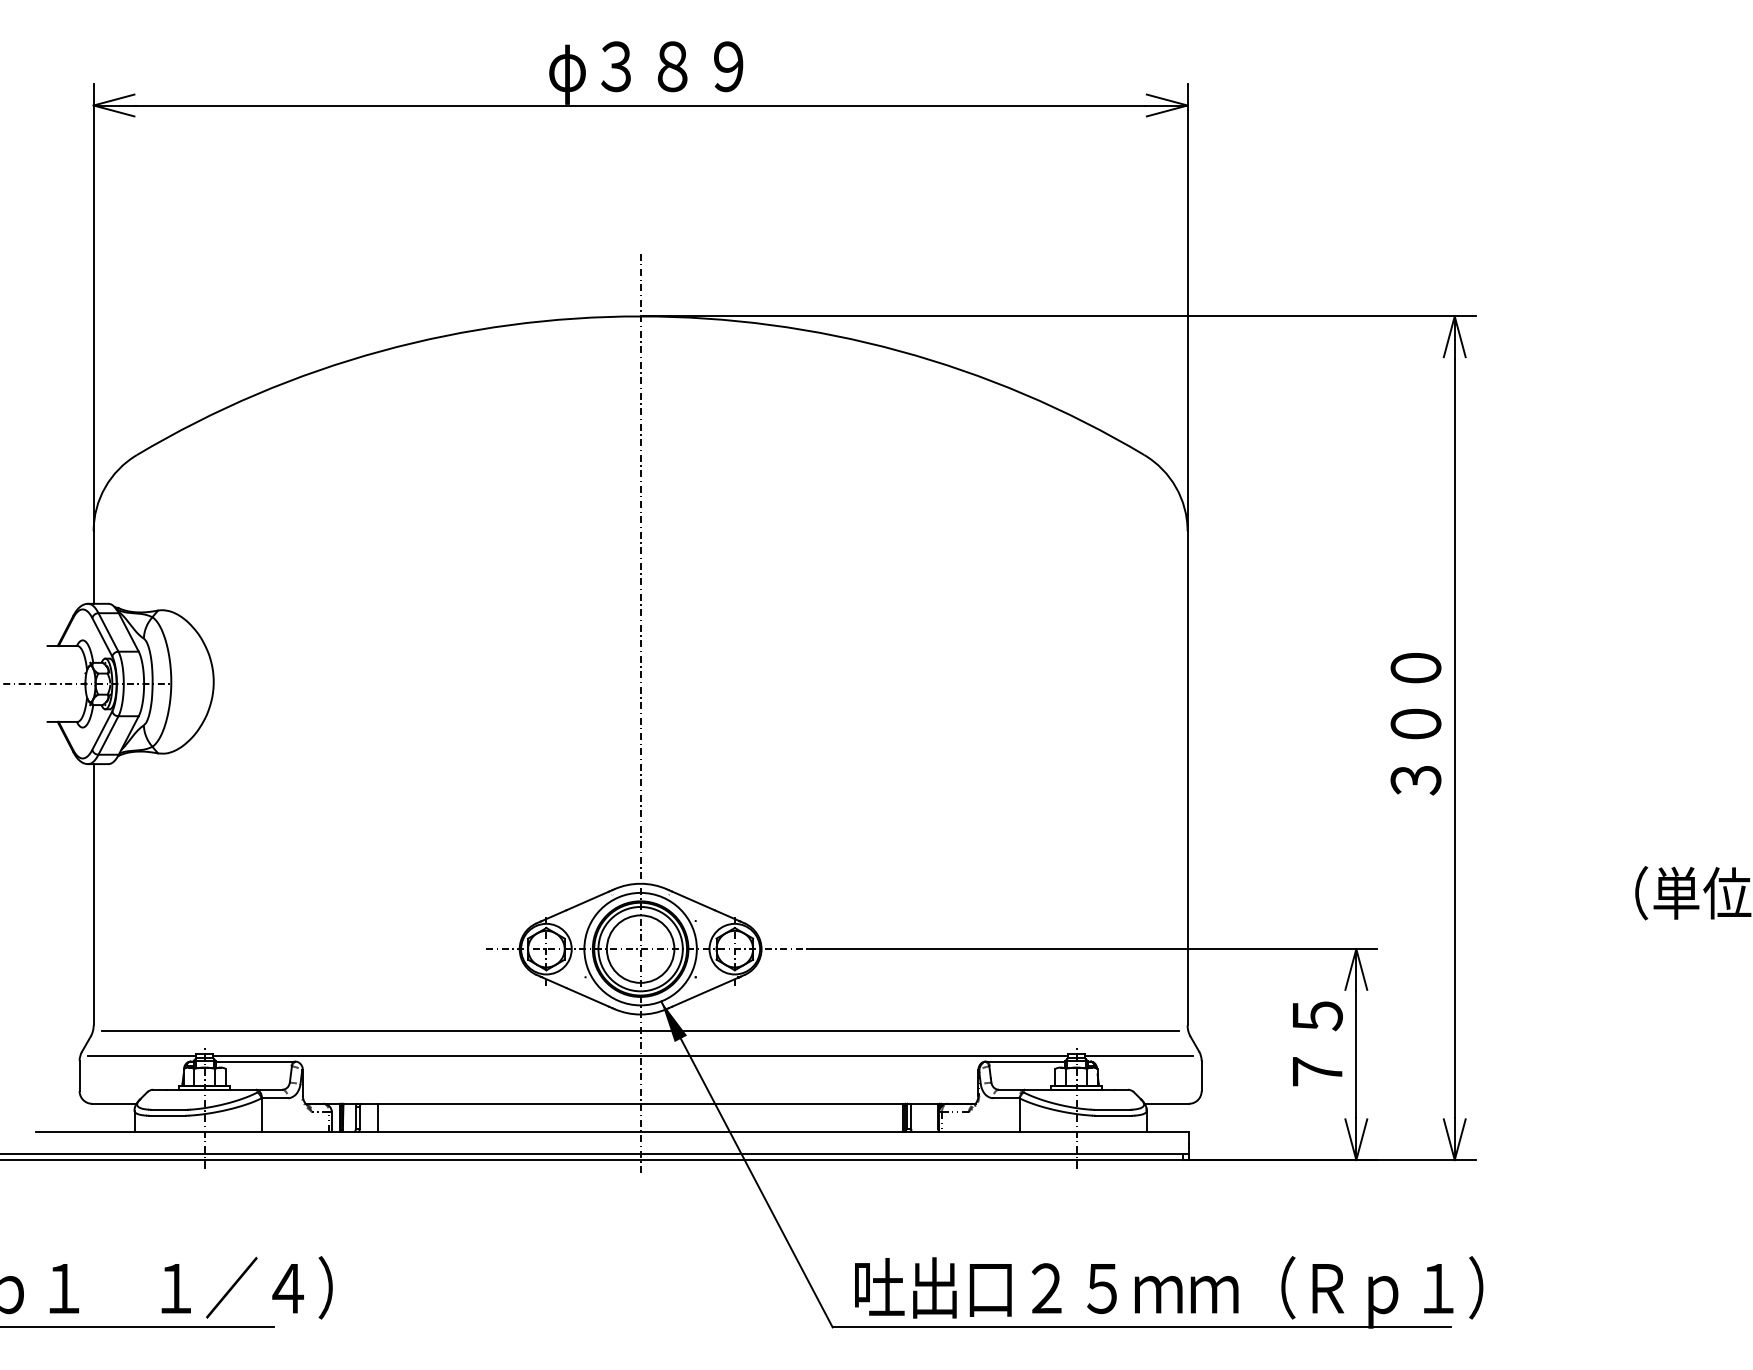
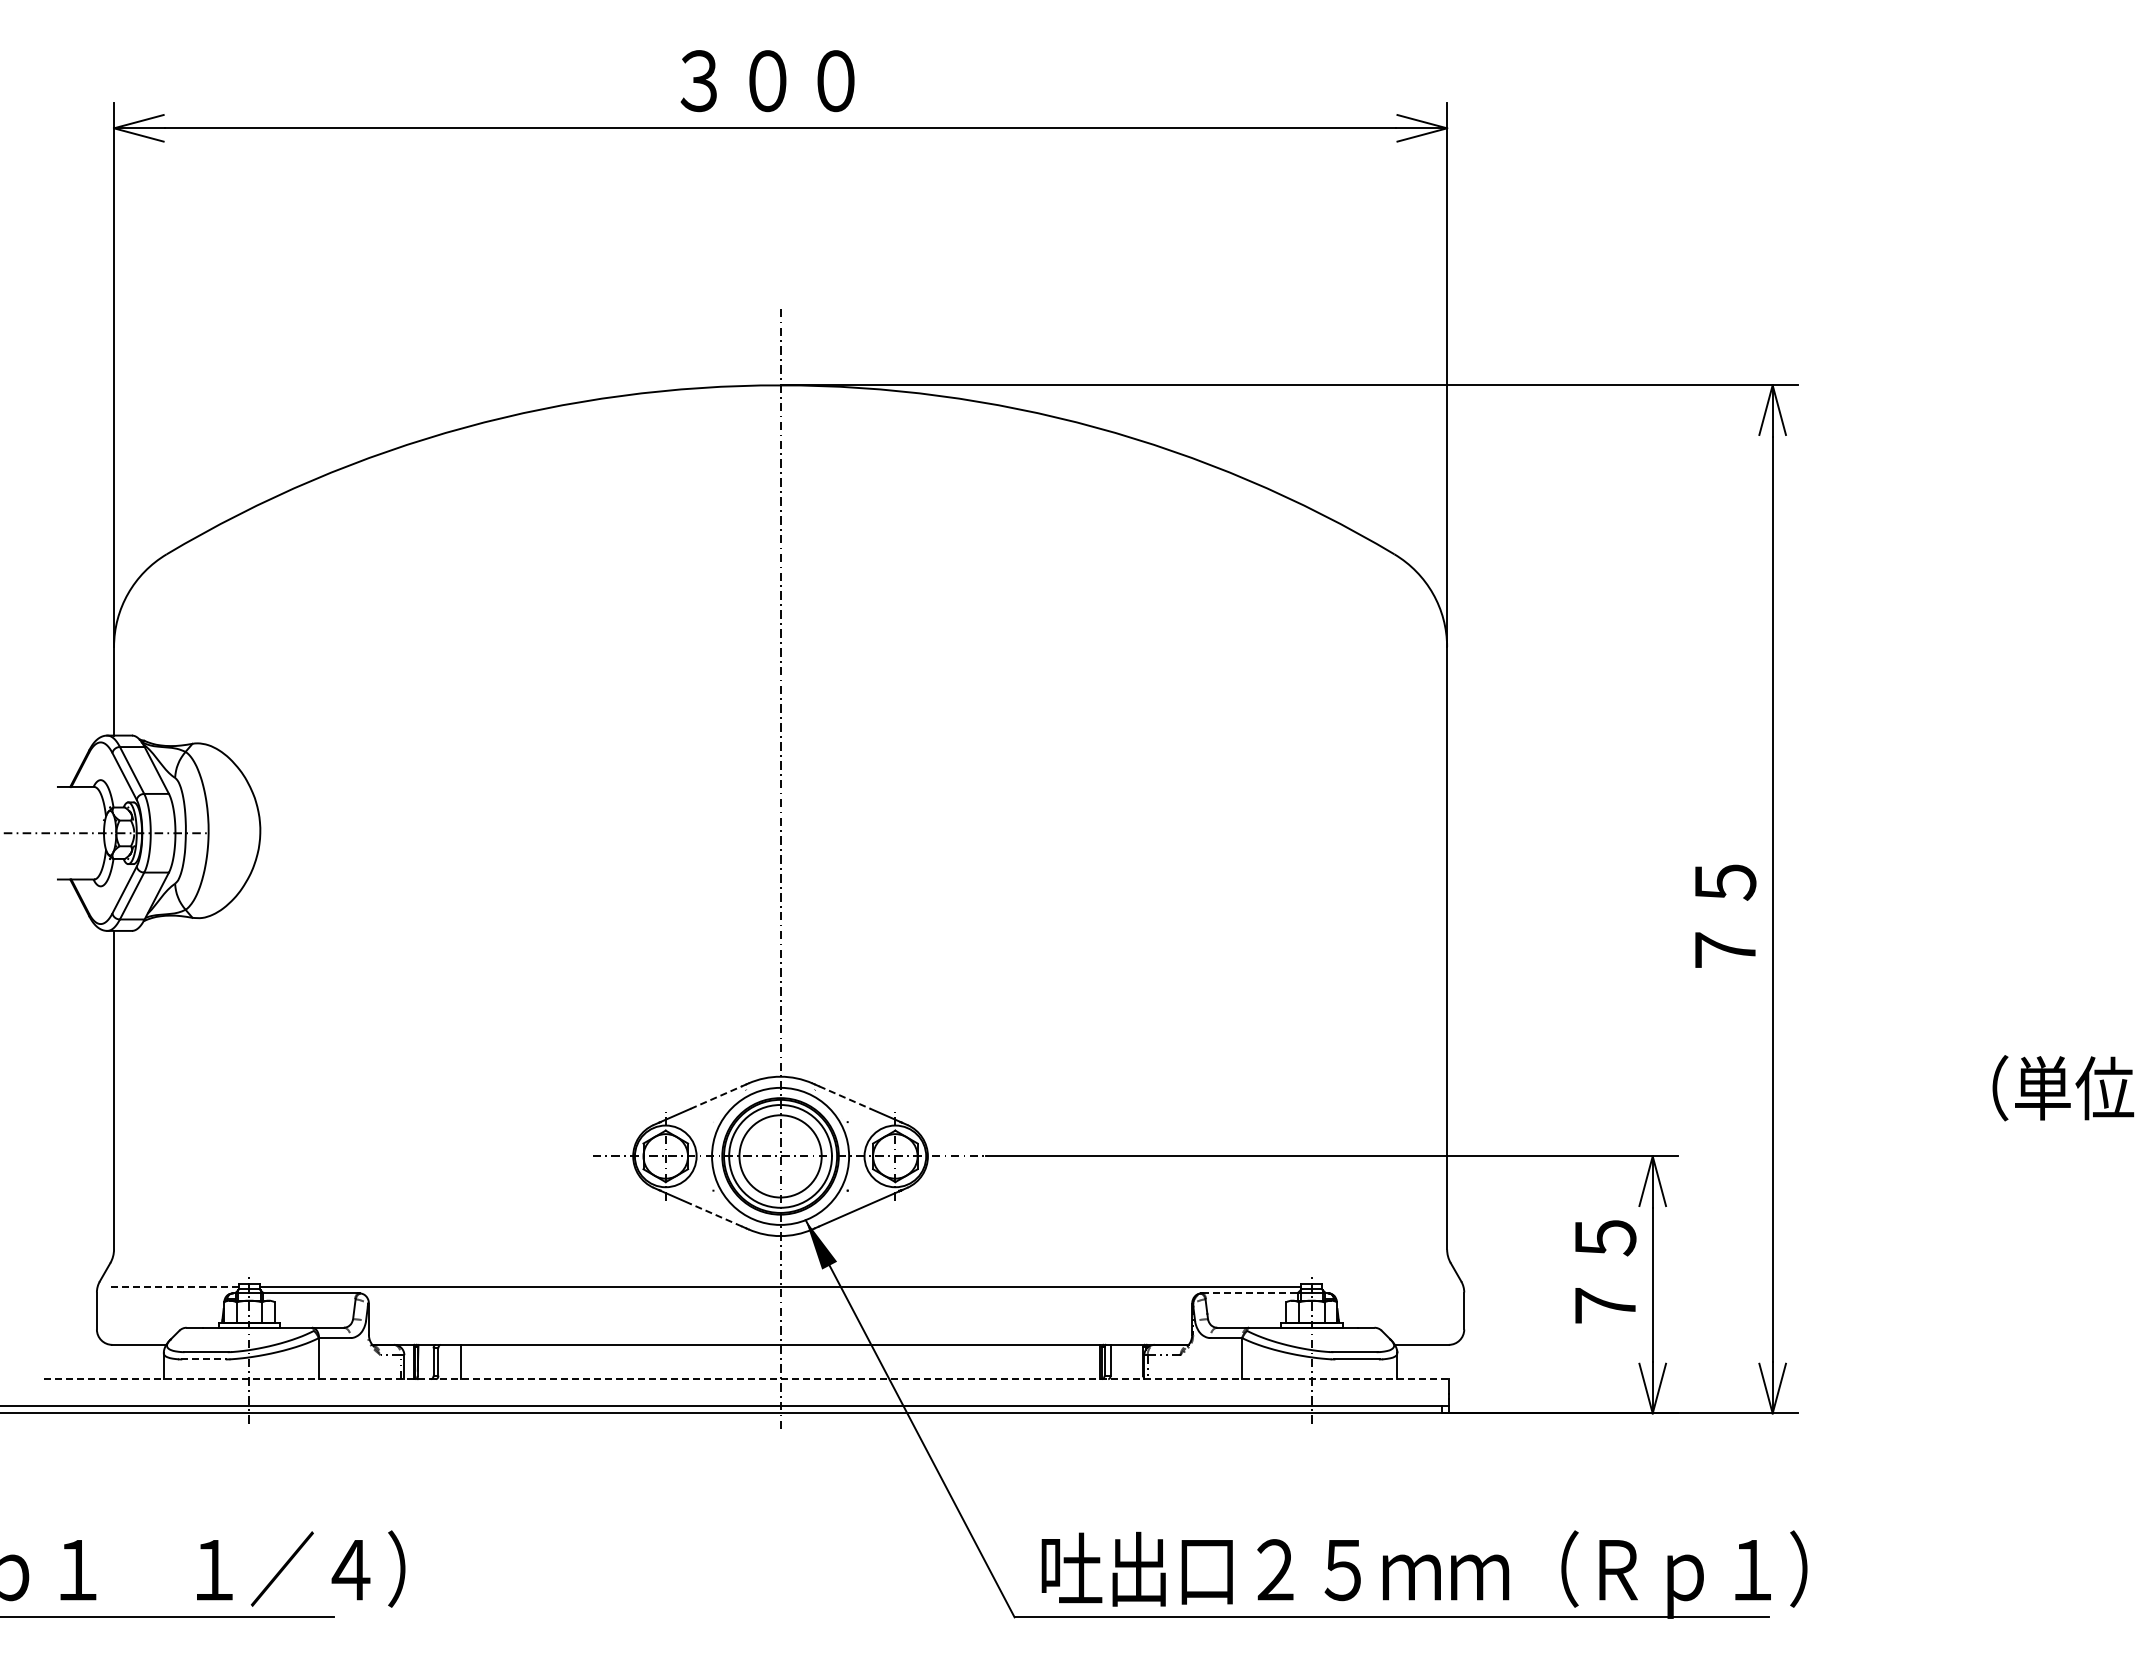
text: (646, 72) -> (787, 88), φ３８９ -> ３００
text: (1416, 724) -> (1725, 882), ３００ -> ７５
line: (588, 900) -> (716, 1097), solid -> dashed
line: (693, 900) -> (845, 1097), solid -> dashed
line: (587, 996) -> (715, 1214), solid -> dashed
line: (640, 1031) -> (780, 1256), removed
line: (142, 1055) -> (173, 1286), solid -> dashed
line: (1138, 1055) -> (1387, 1286), removed
line: (1026, 1061) -> (1250, 1293), solid -> dashed
line: (167, 1115) -> (204, 1359), solid -> dashed
line: (612, 1132) -> (746, 1379), solid -> dashed

